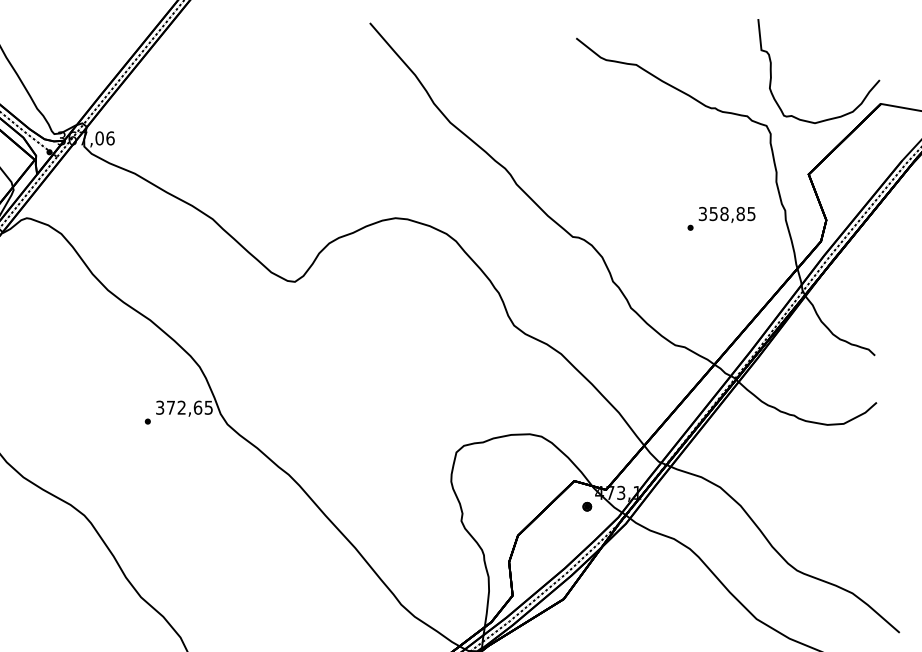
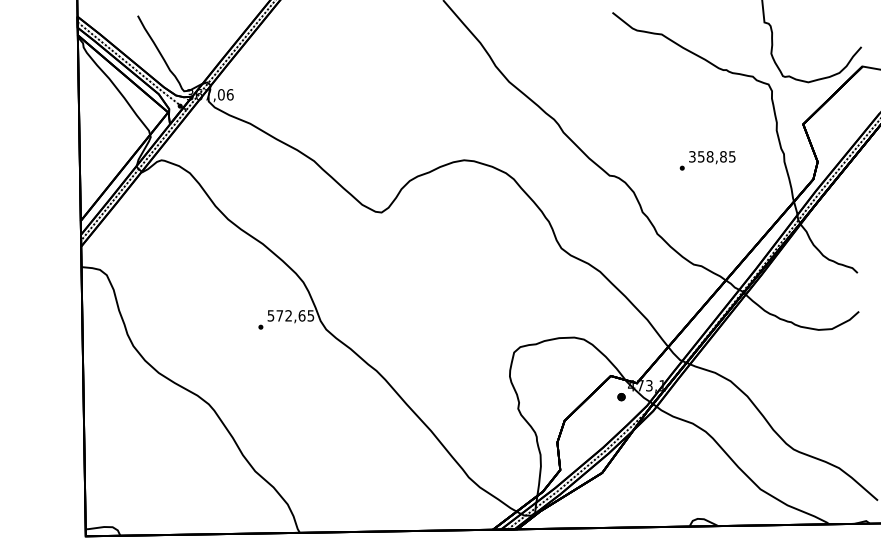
text: (721, 218) -> (707, 160), moved
text: (160, 407) -> (271, 315), 372,65 -> 572,65

